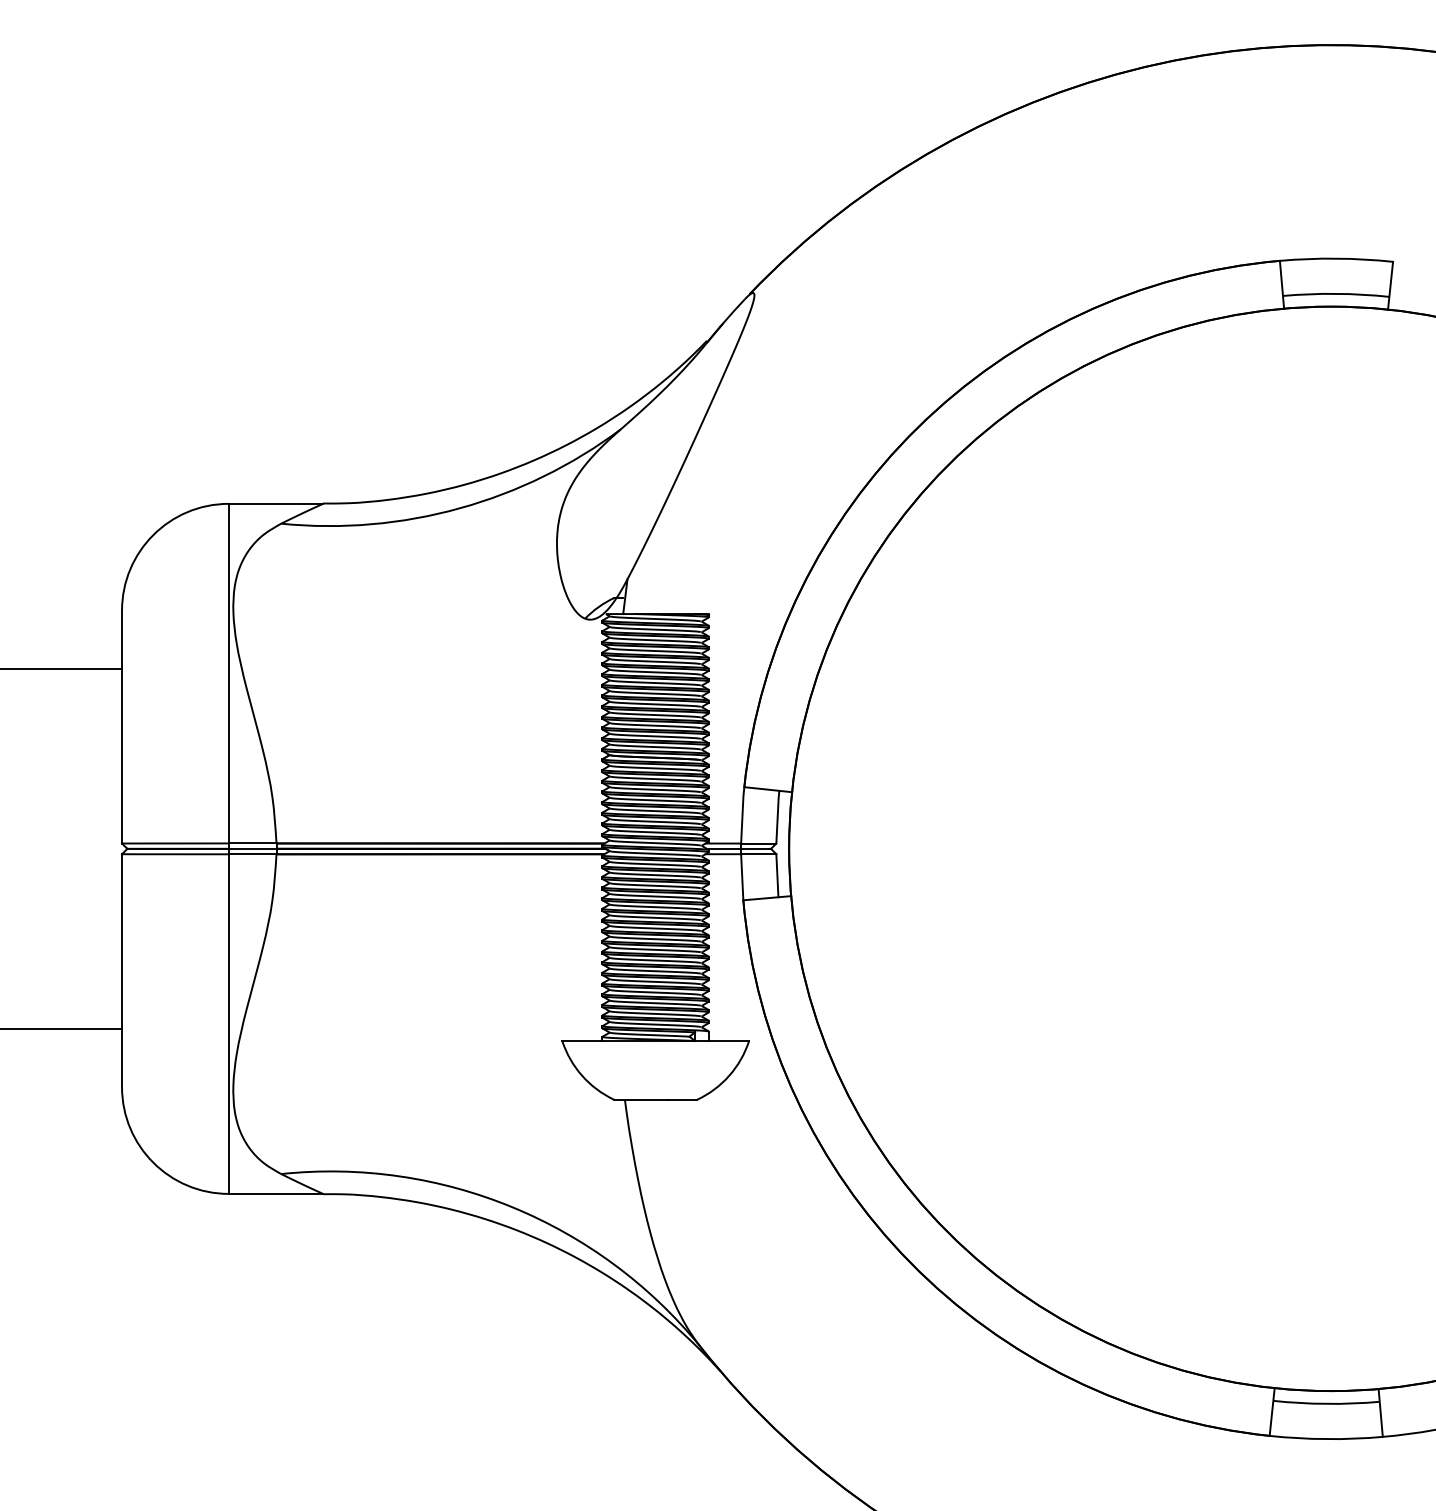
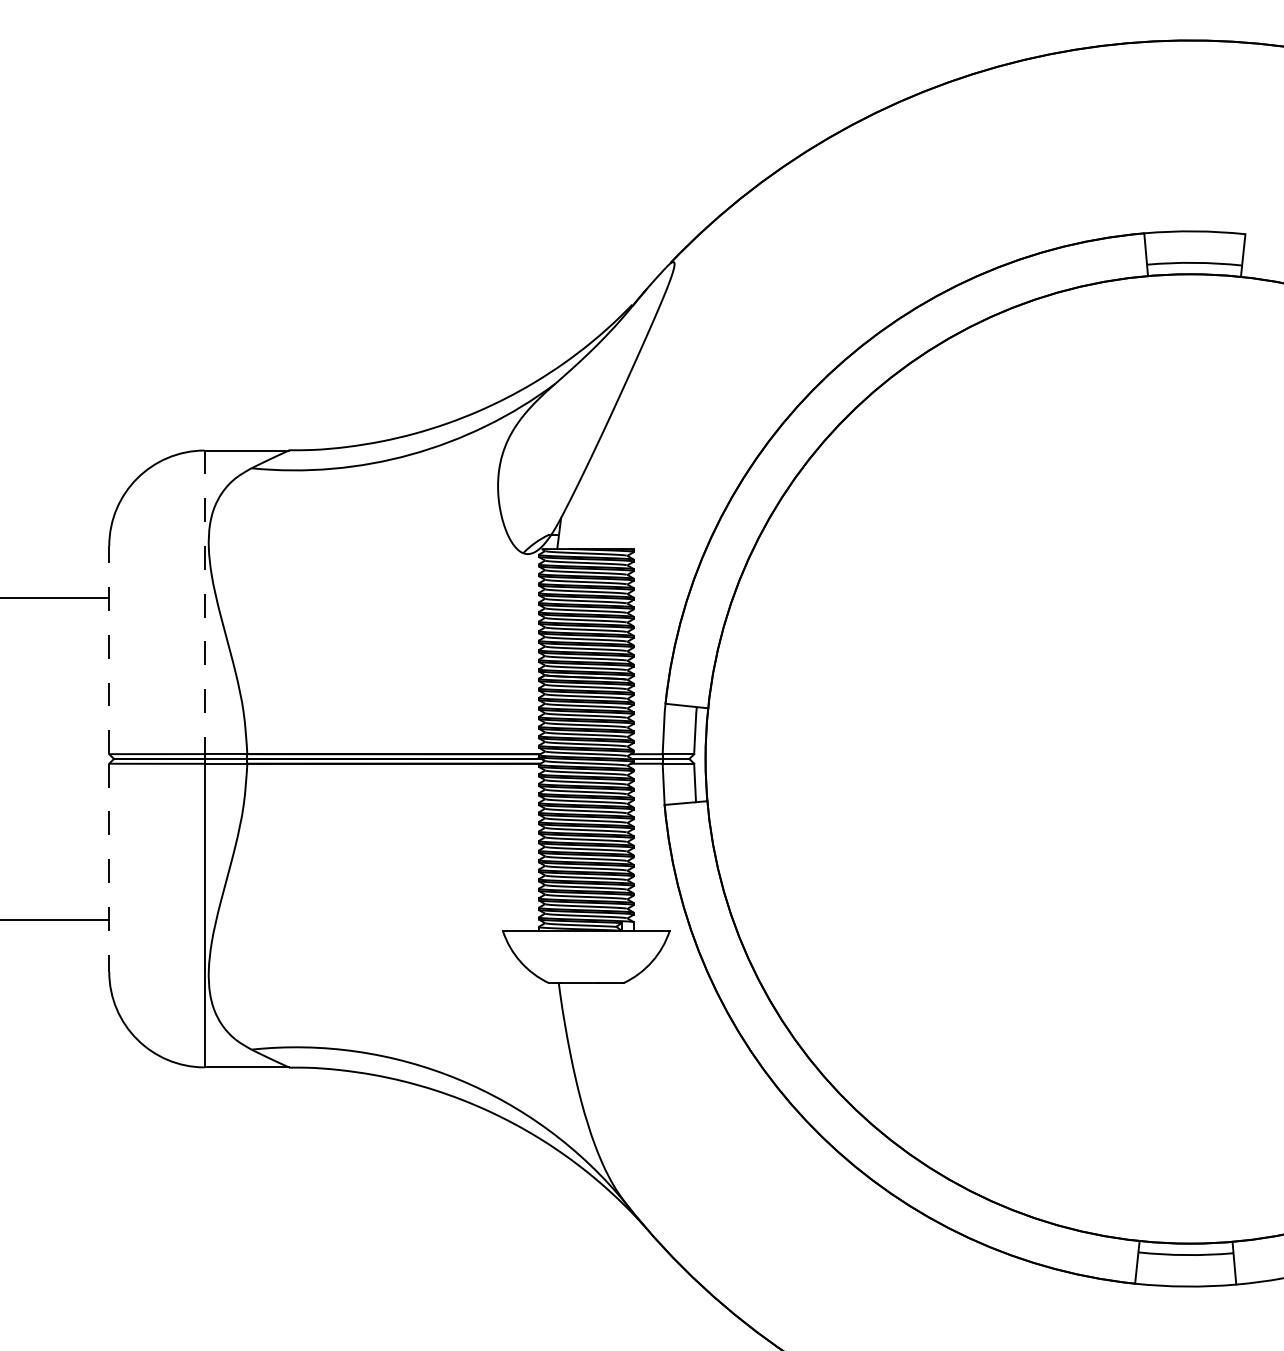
line: (228, 673) -> (204, 602), solid -> dashed
line: (122, 726) -> (109, 649), solid -> dashed
line: (122, 971) -> (109, 868), solid -> dashed

